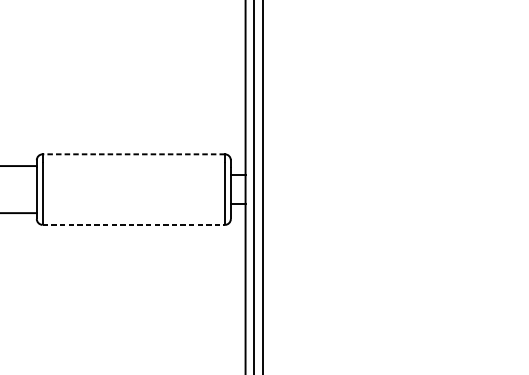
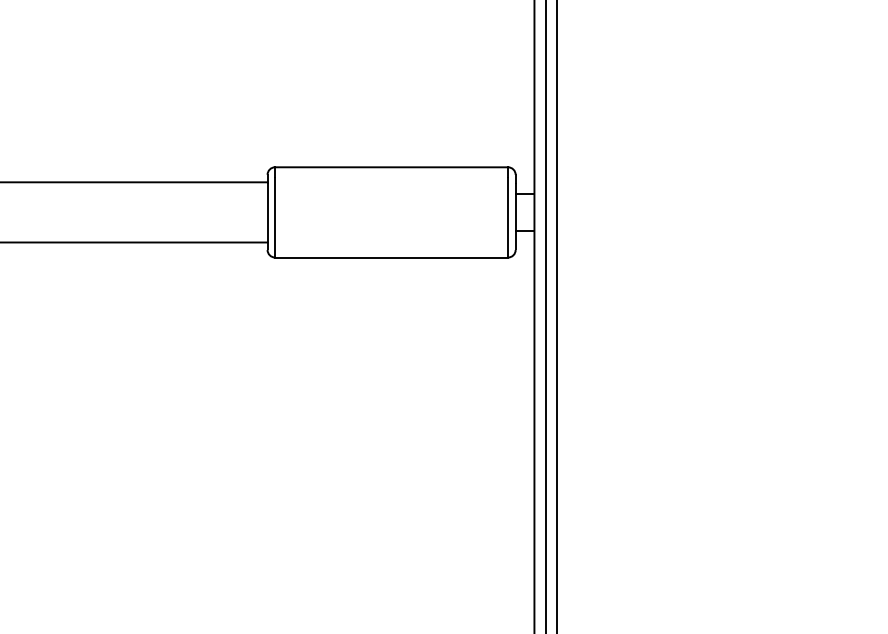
line: (133, 154) -> (391, 167), dashed -> solid
line: (133, 224) -> (391, 257), dashed -> solid

